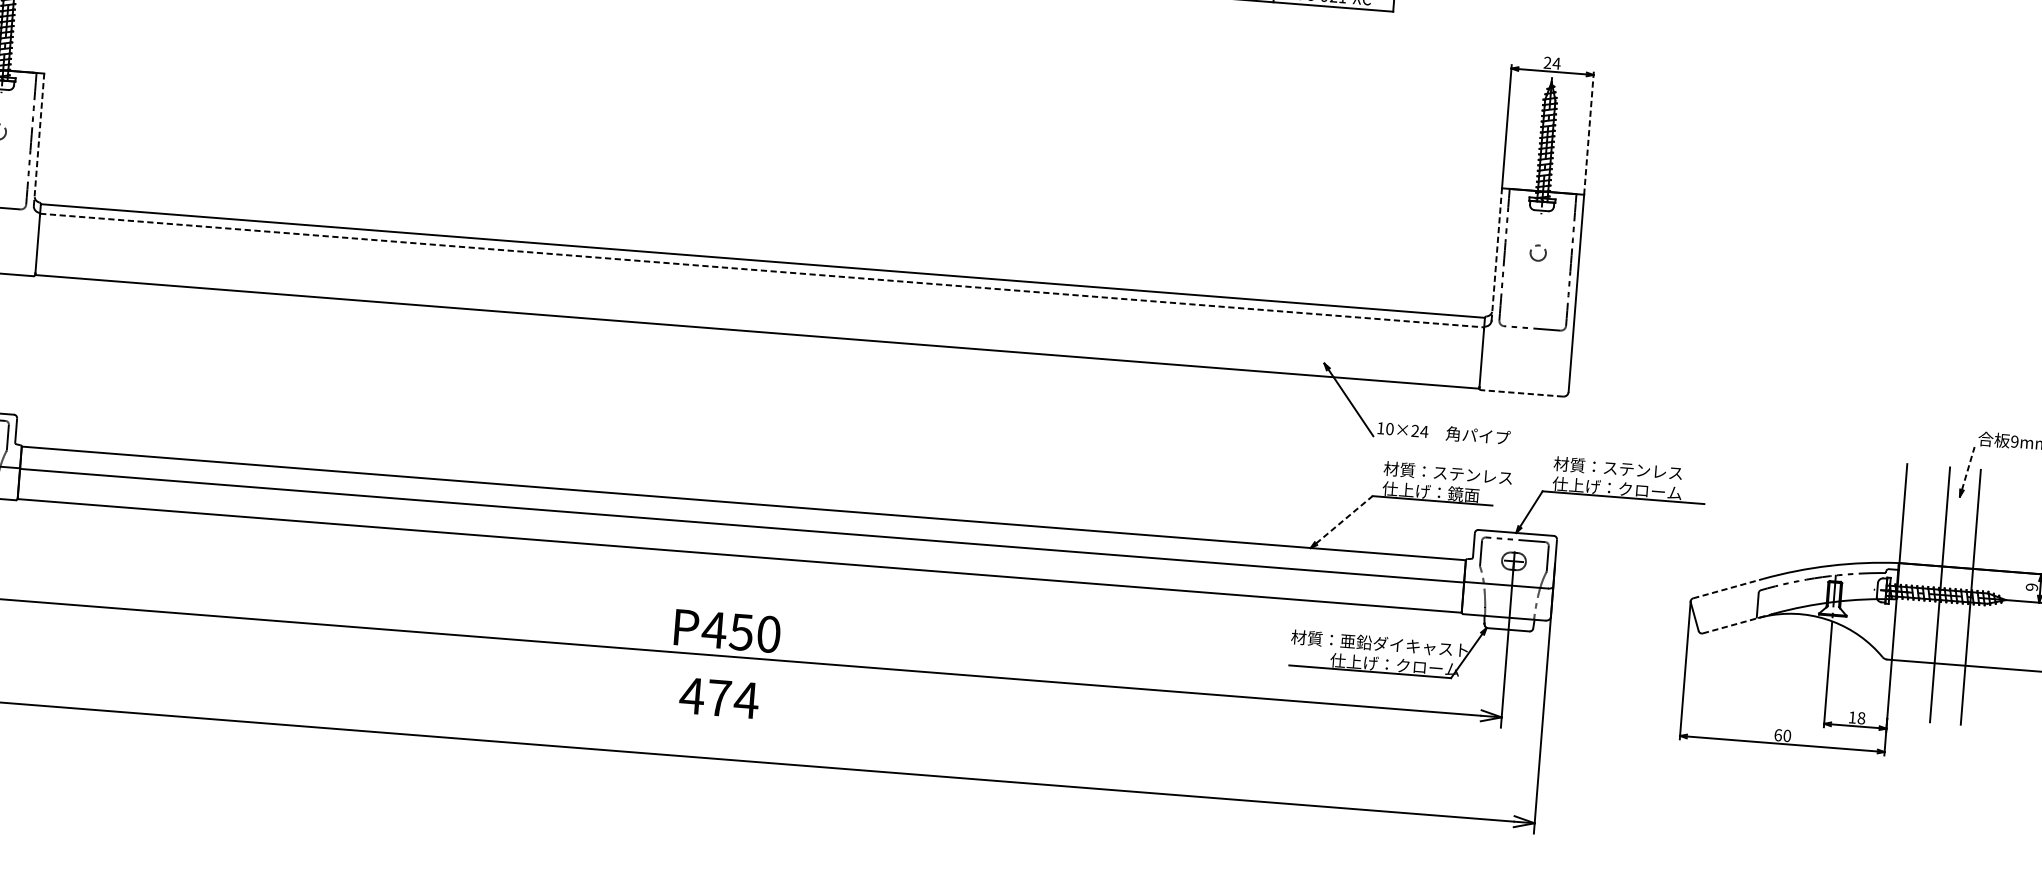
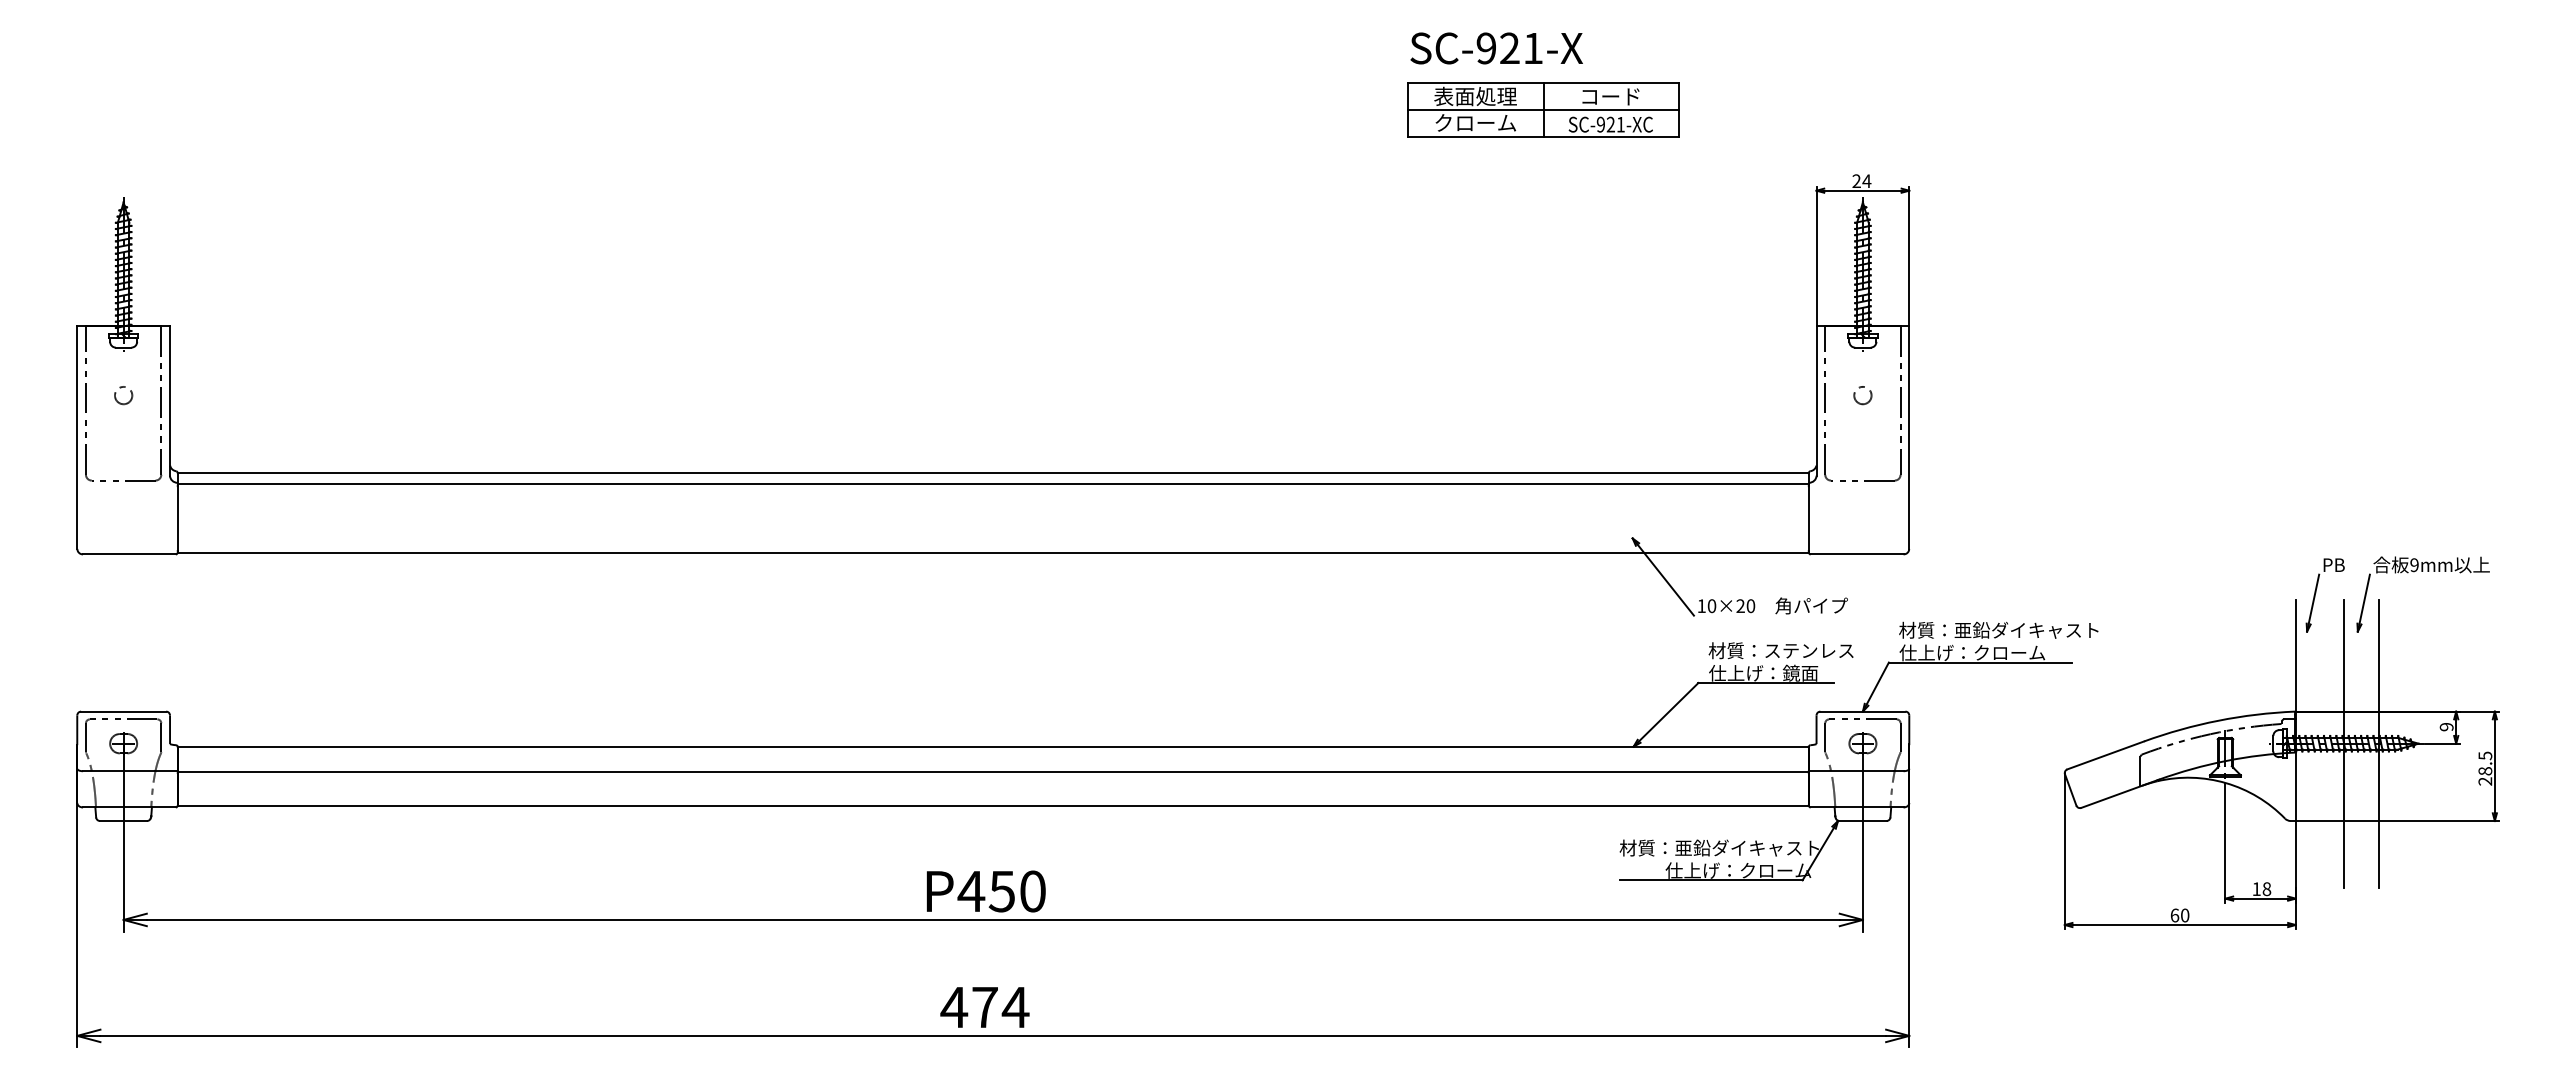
line: (1589, 133) -> (1909, 256), dashed -> solid
line: (39, 139) -> (170, 400), dashed -> solid
line: (1496, 254) -> (1816, 400), dashed -> solid
line: (762, 270) -> (993, 483), dashed -> solid
line: (1521, 393) -> (1856, 554), dashed -> solid
text: (1424, 432) -> (1750, 606), 10×24 -> 10×20
part: (1926, 459) -> (2316, 593), added
line: (1968, 467) -> (2364, 598), dashed -> solid
text: (1666, 471) -> (2026, 629), 材質：ステンレス -> 材質：亜鉛ダイキャスト
line: (1344, 520) -> (1668, 712), dashed -> solid
line: (1727, 588) -> (2105, 755), dashed -> solid
line: (1737, 623) -> (2119, 793), dashed -> solid
text: (718, 698) -> (984, 1007), moved

